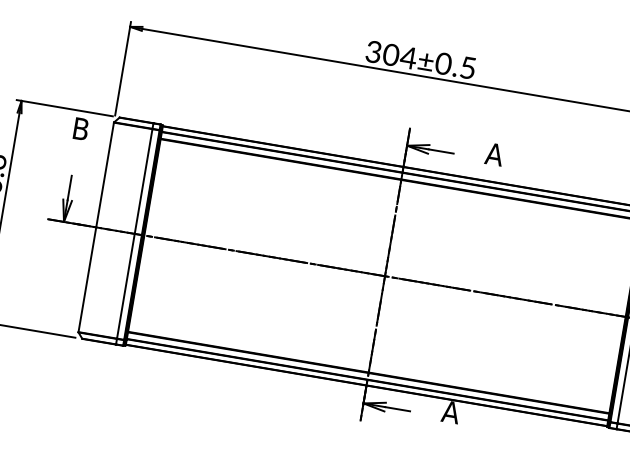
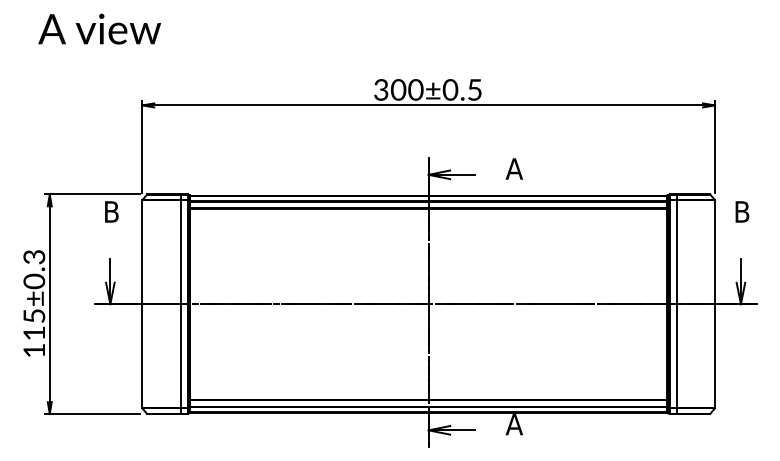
text: (408, 57) -> (415, 89), 304±0.5 -> 300±0.5

